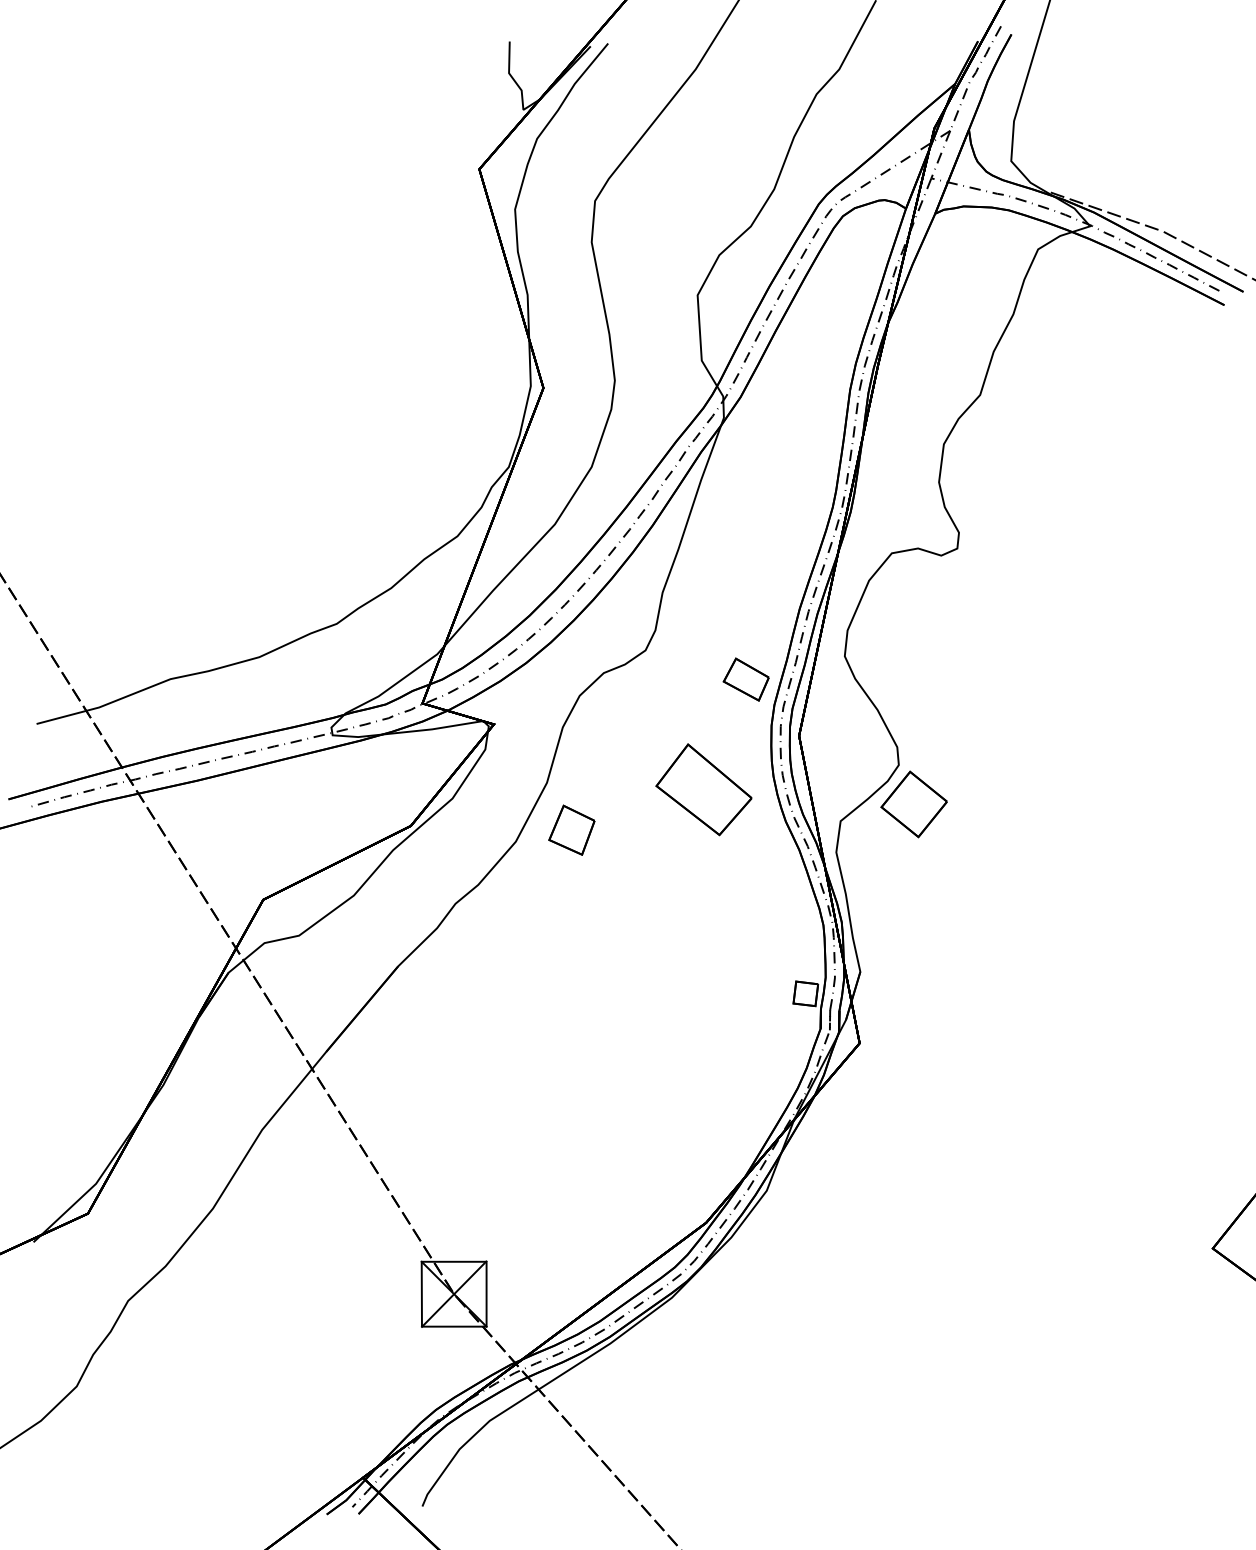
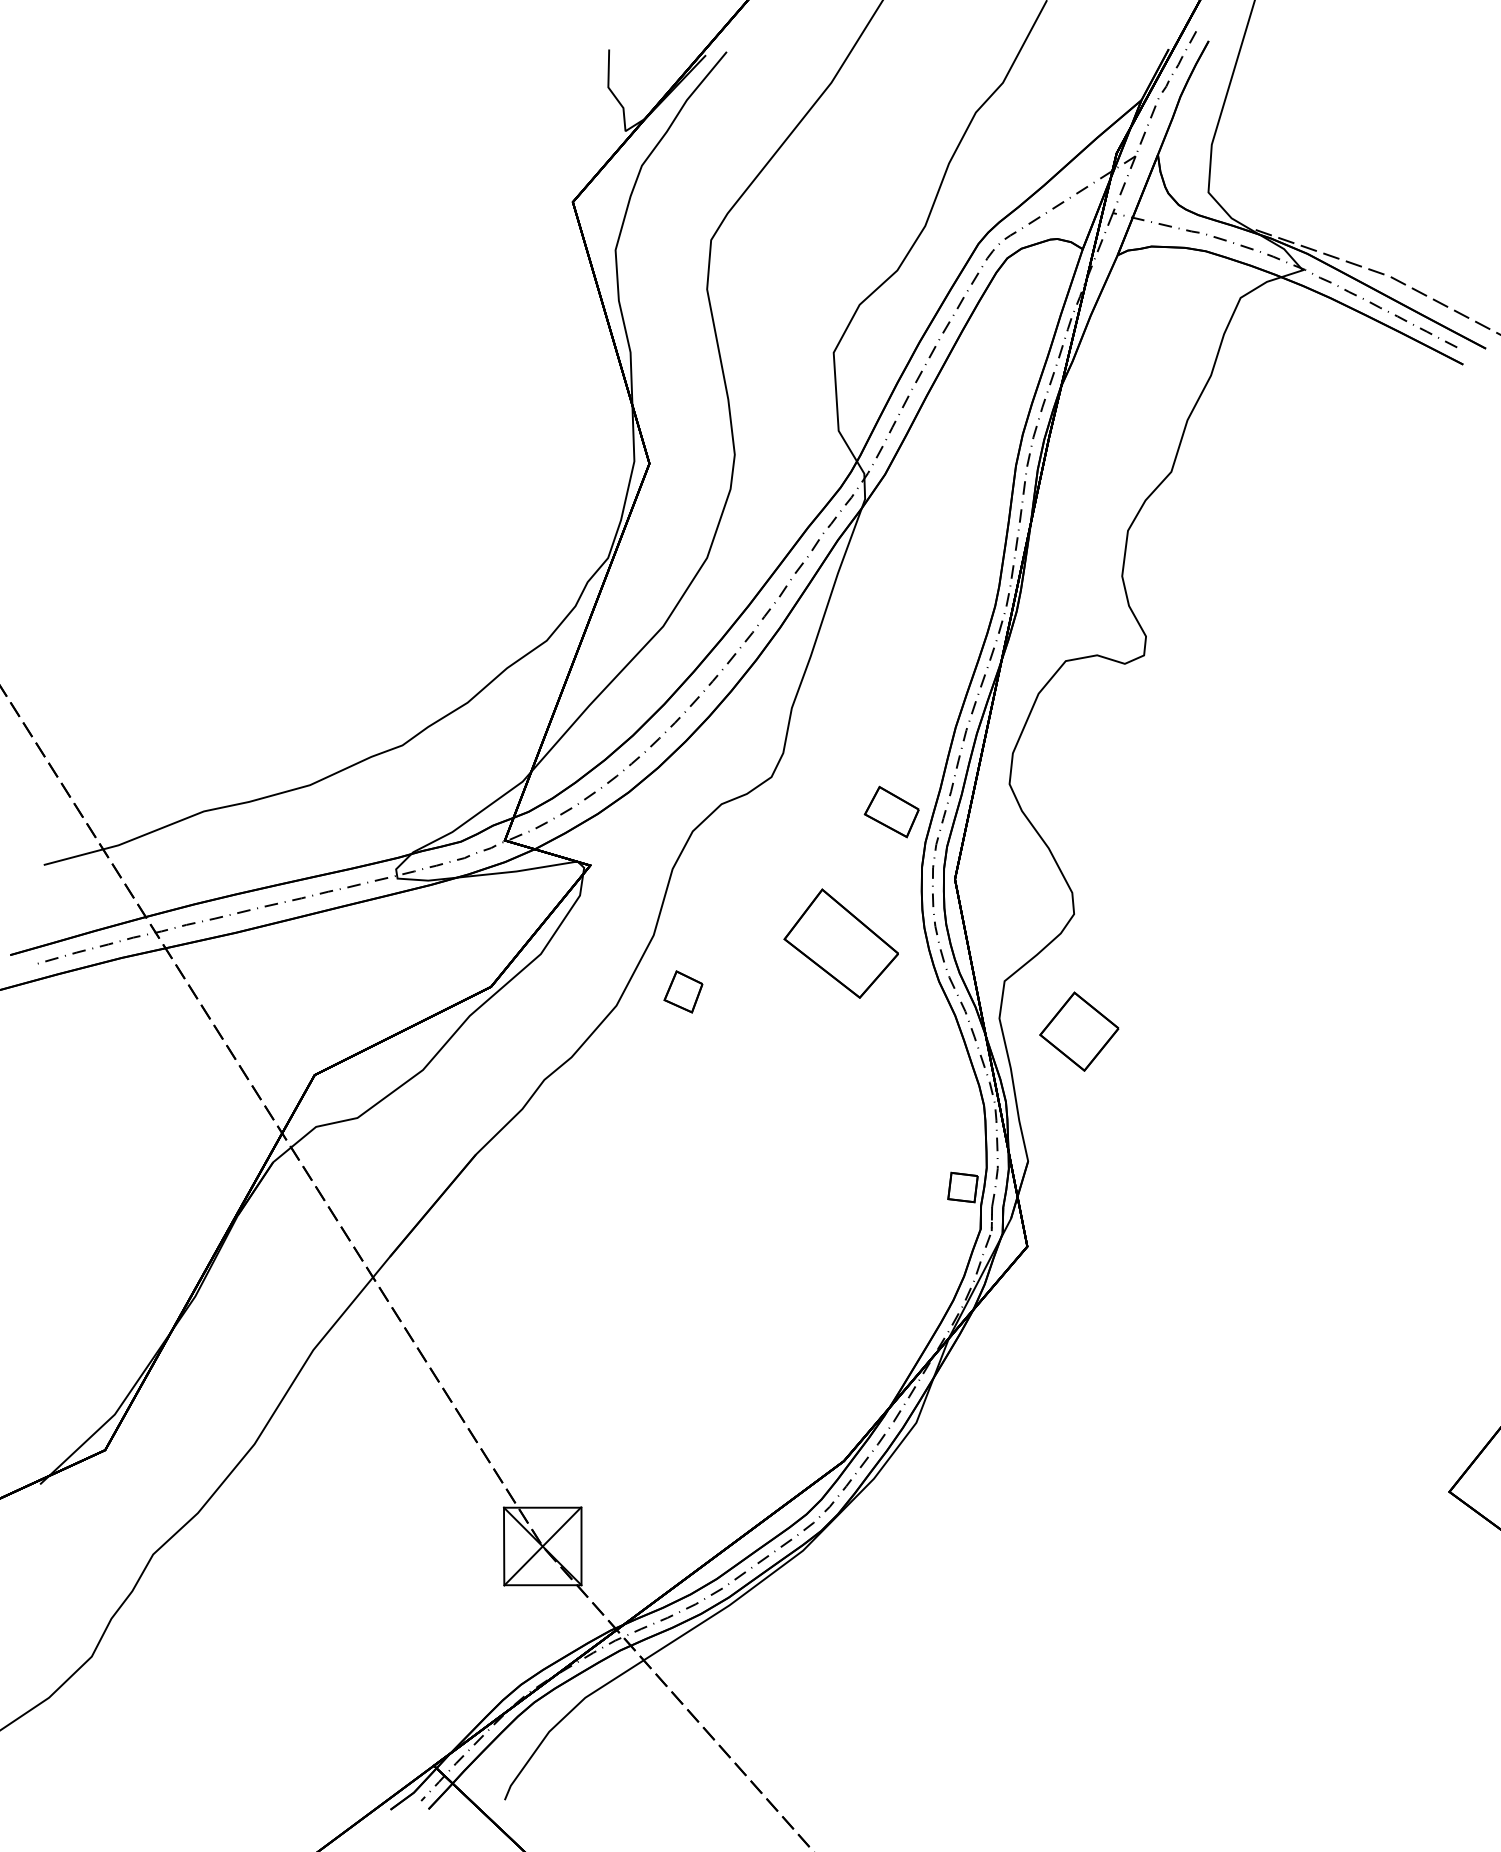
part: (913, 804) -> (1078, 1031), moved
part: (571, 829) -> (682, 991), size x0.7

